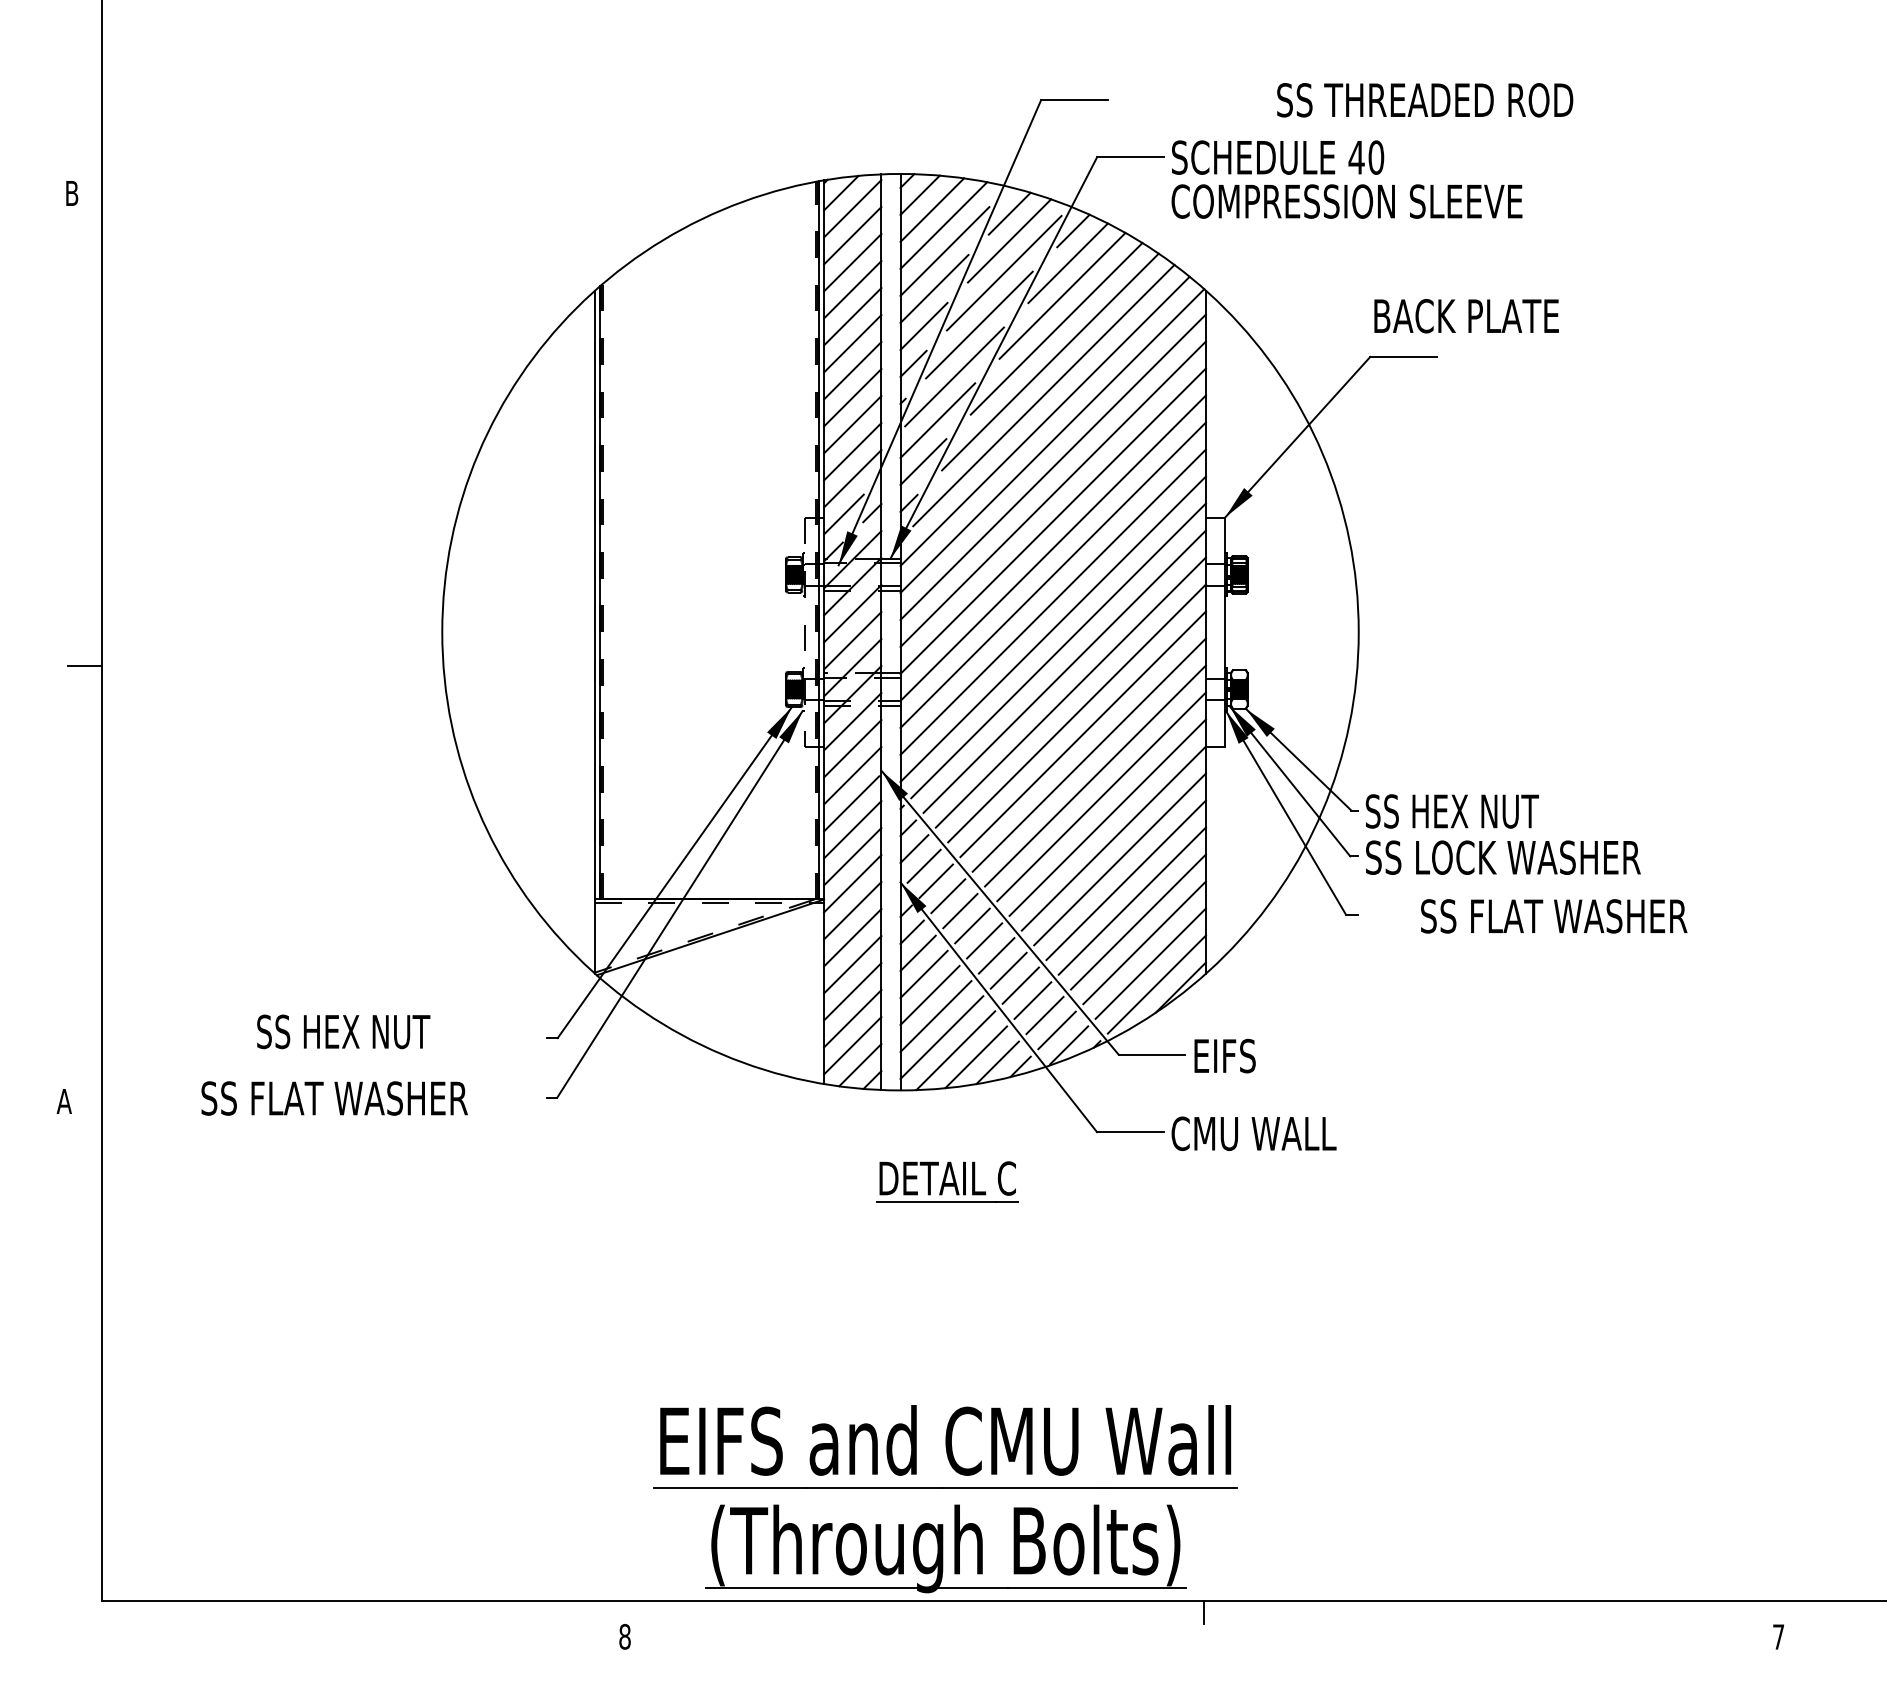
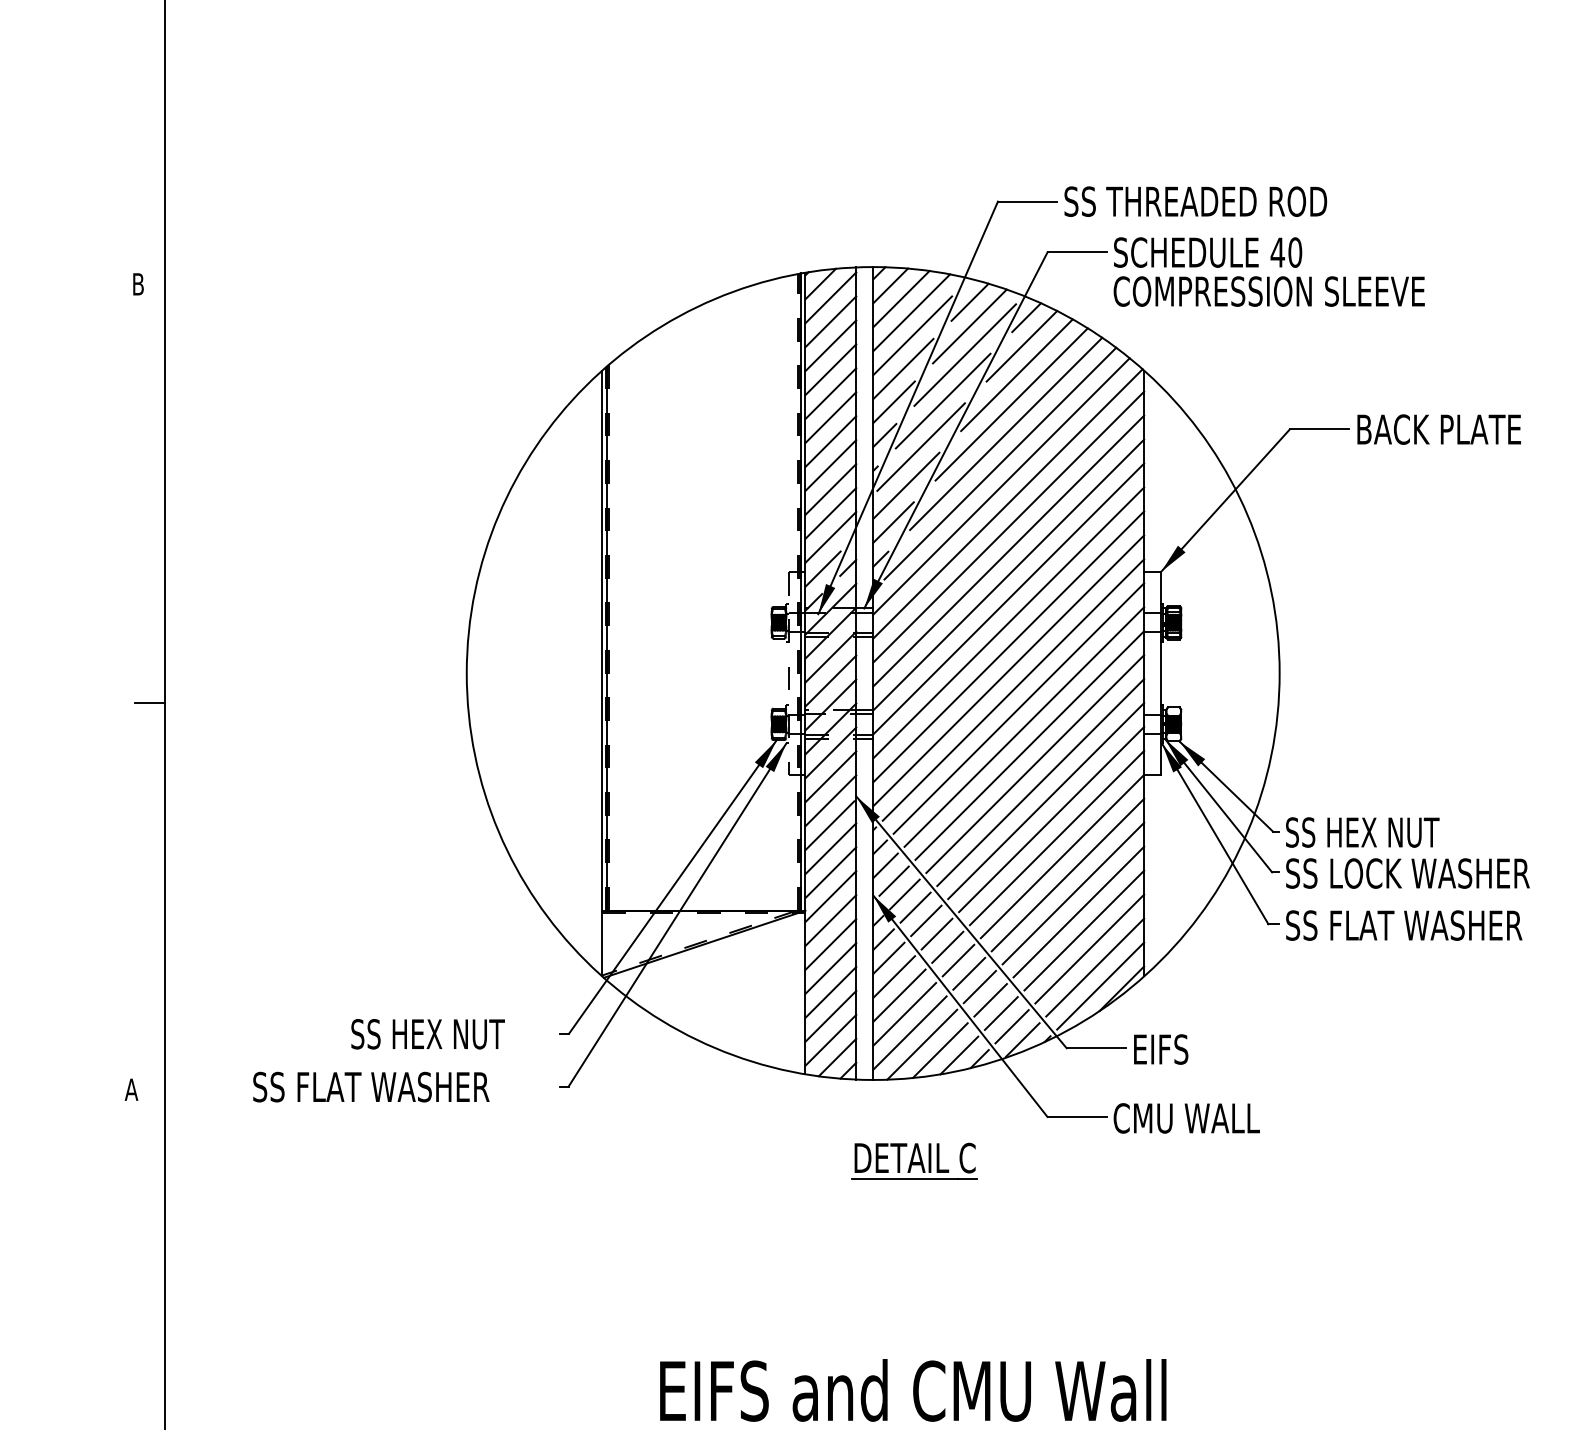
text: (1425, 100) -> (1196, 201), moved
text: (1466, 316) -> (1439, 429), moved
text: (1554, 916) -> (1404, 925), moved
text: (343, 1031) -> (427, 1033), moved

